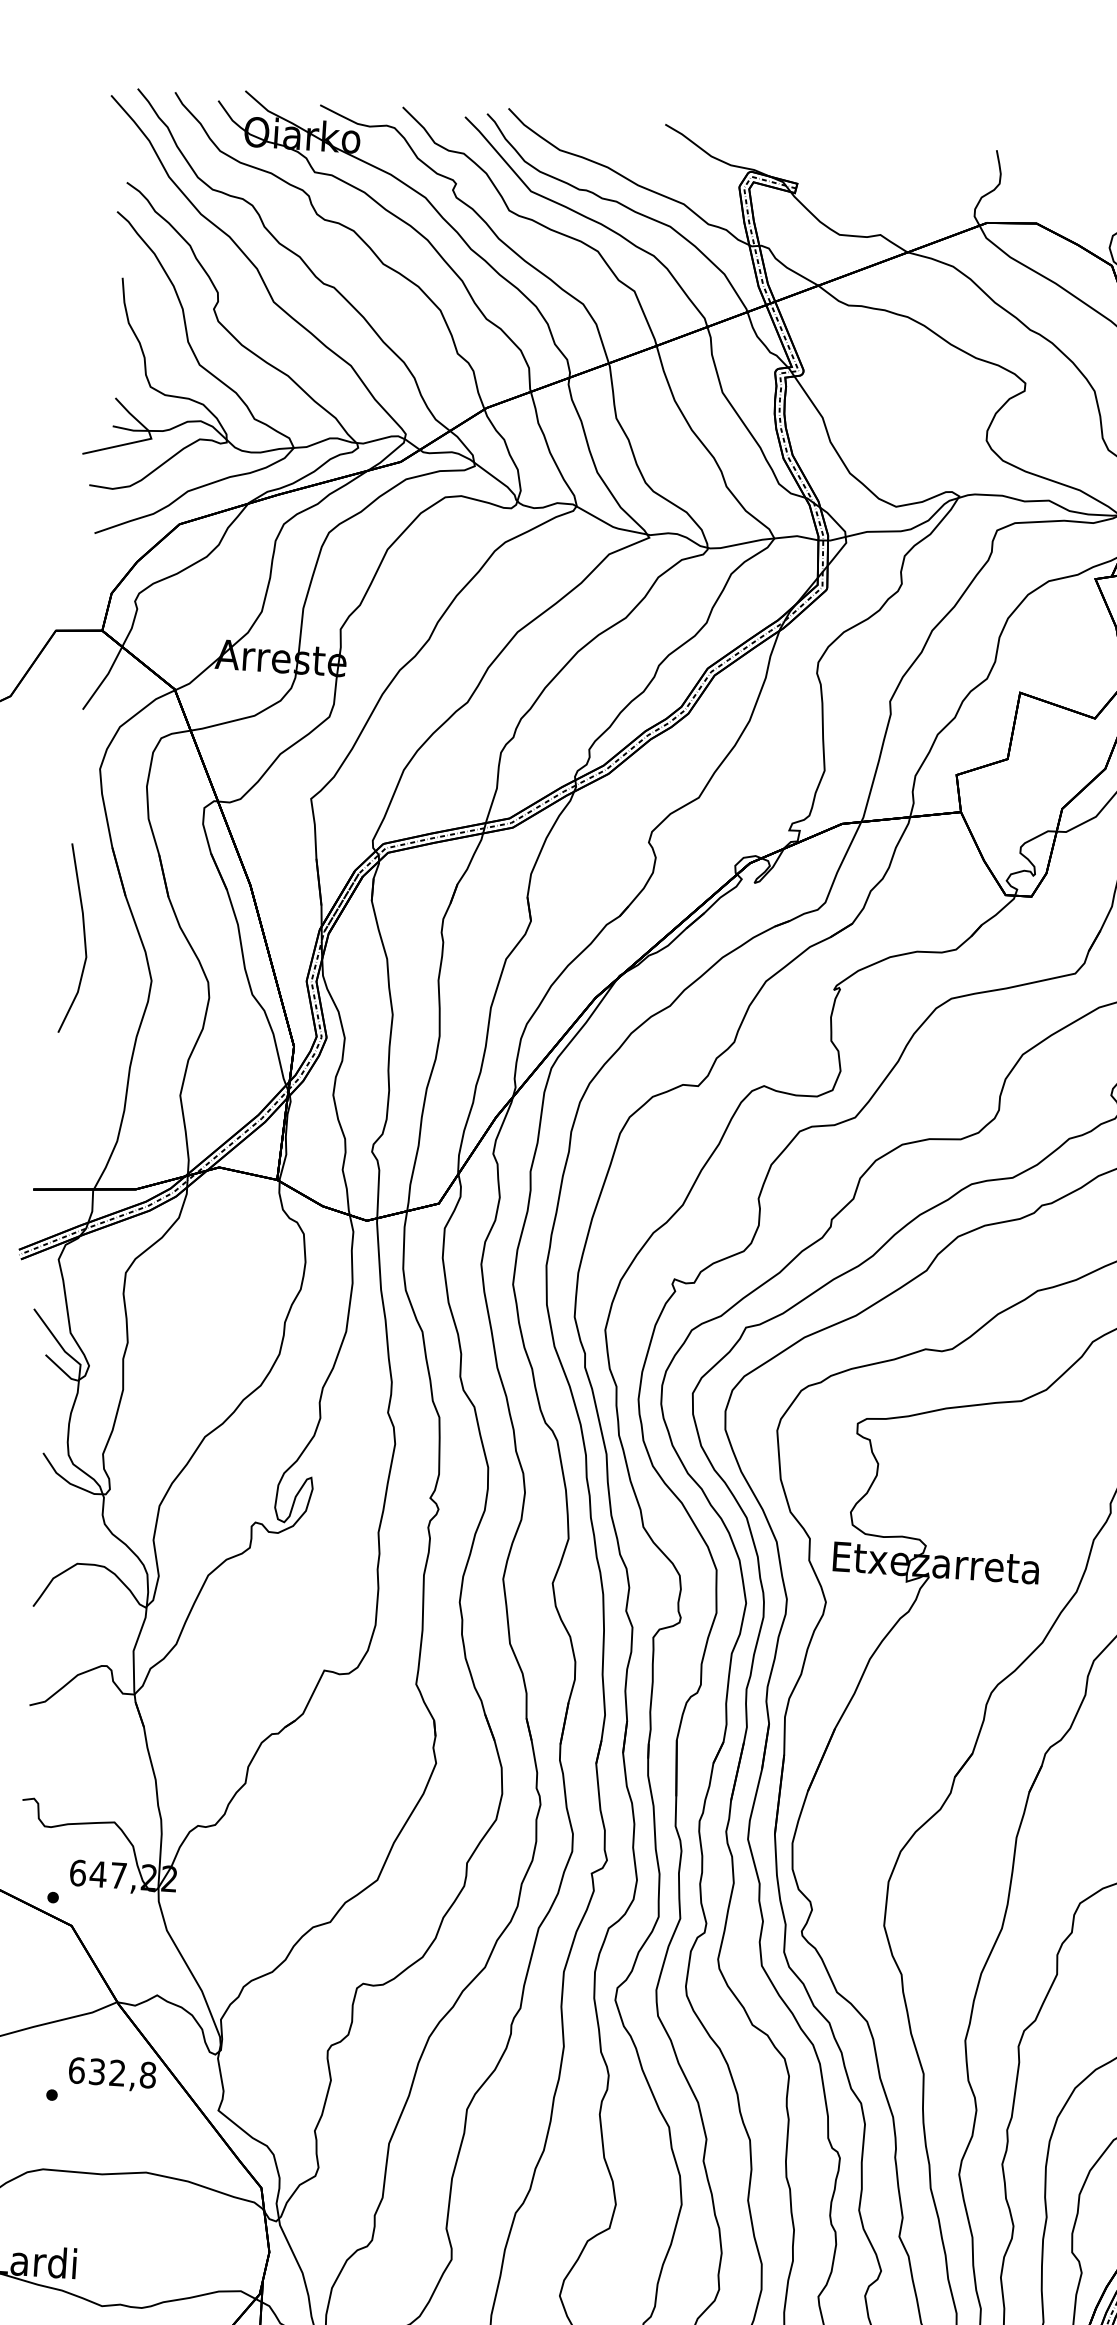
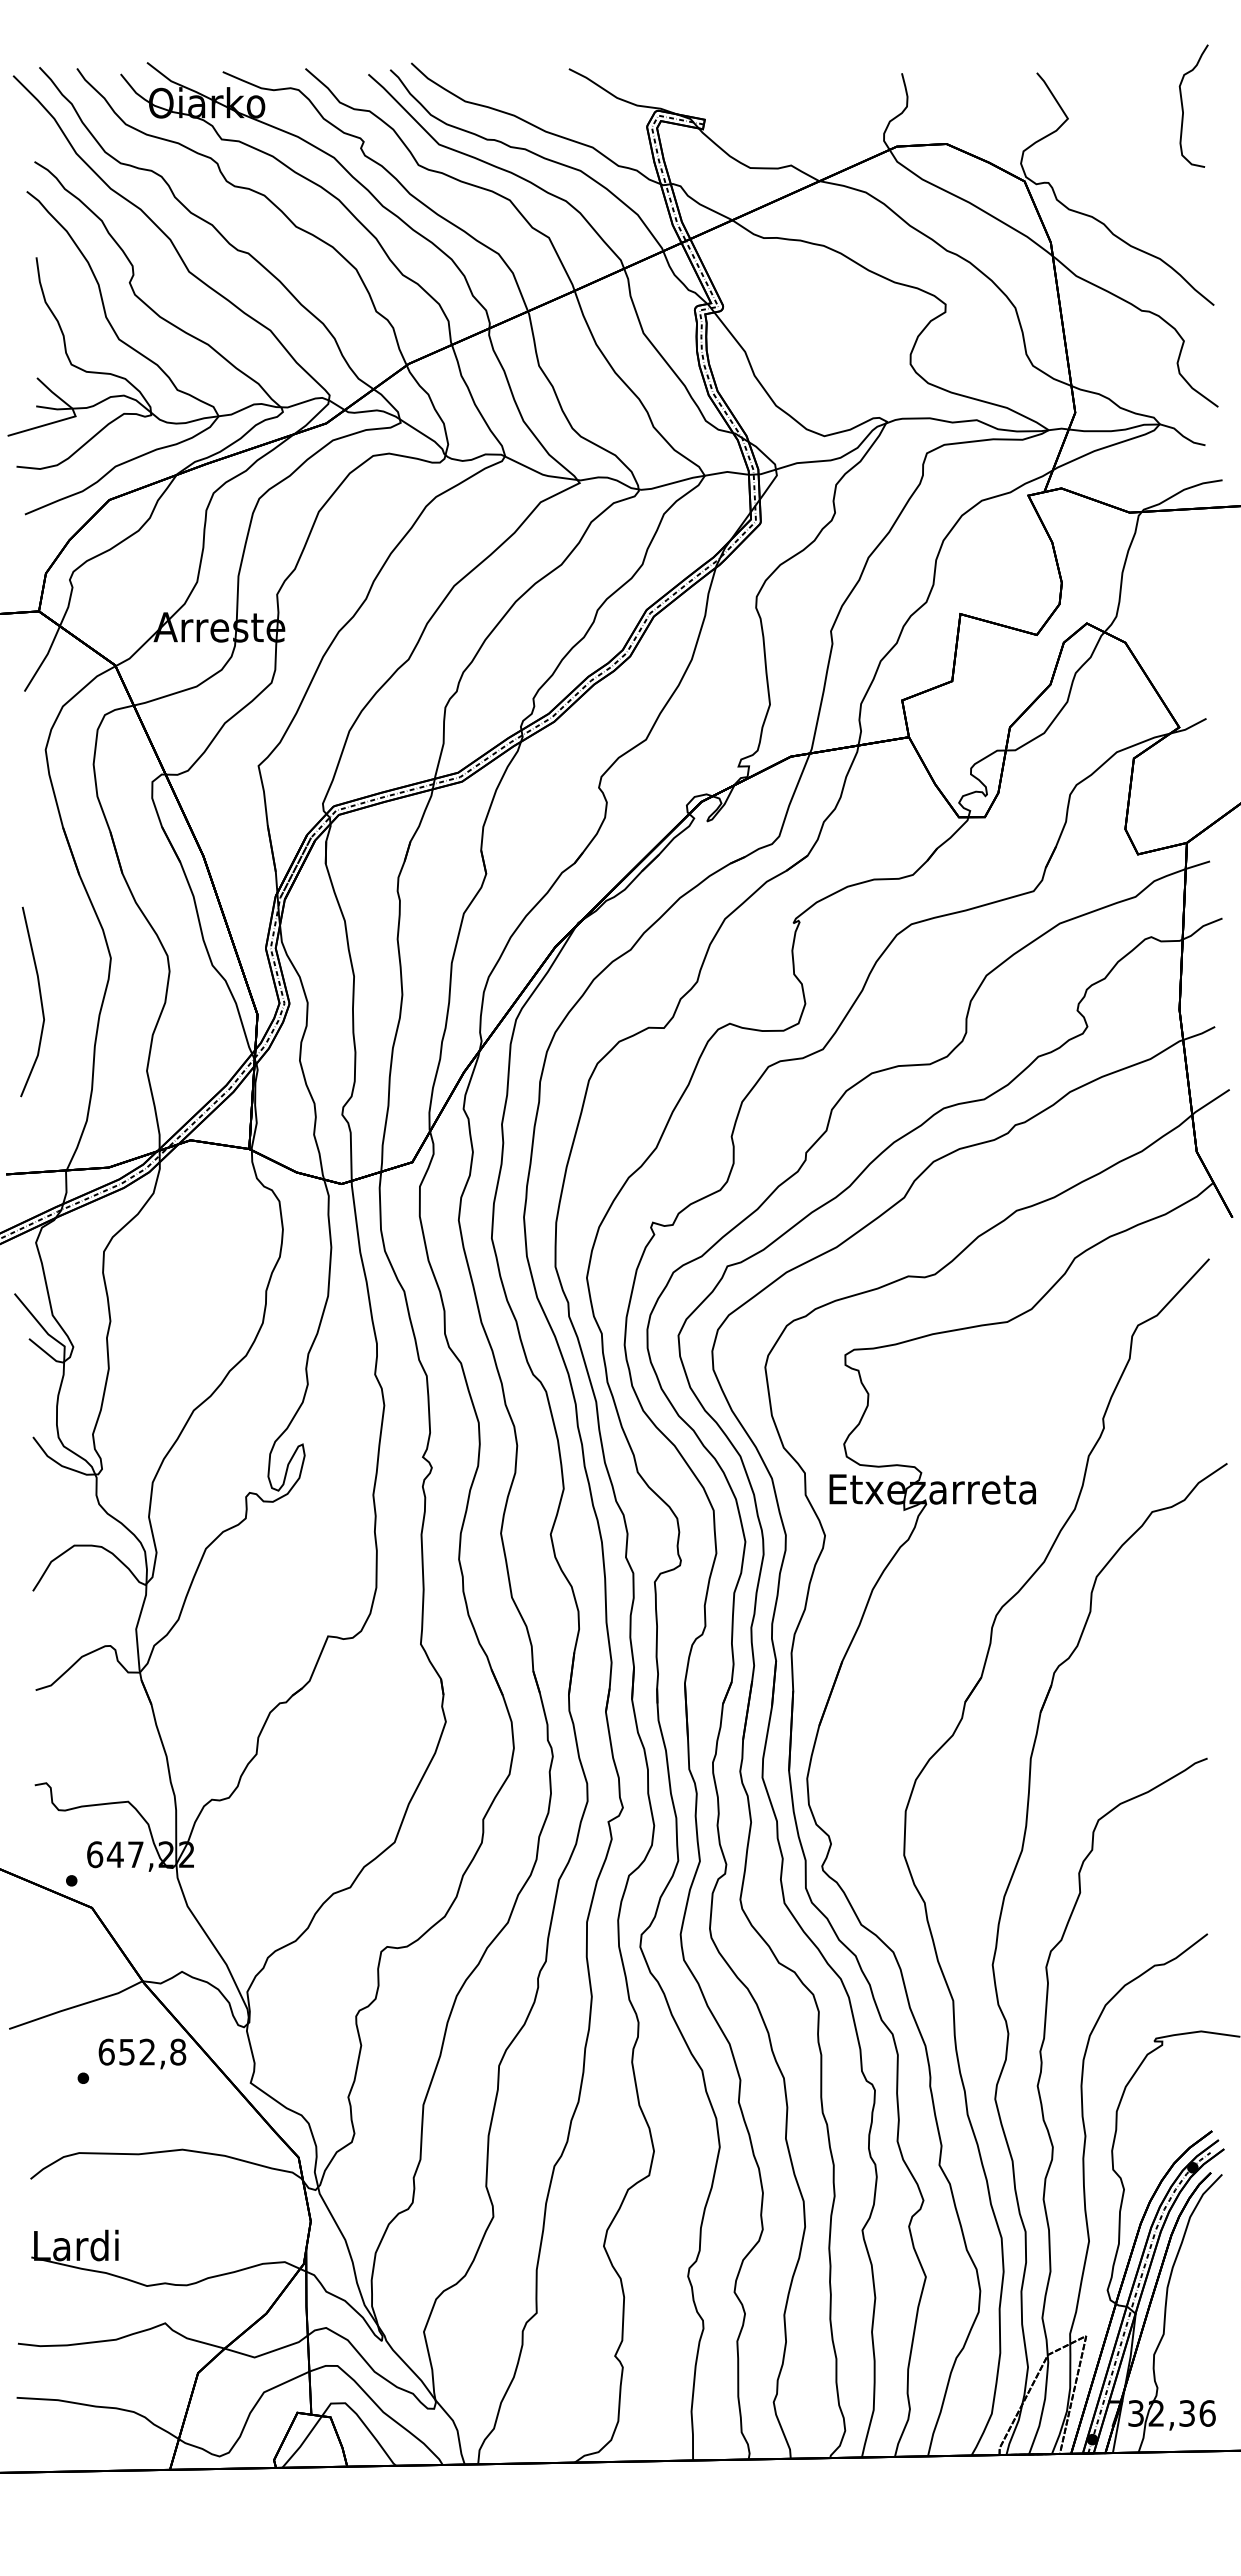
line: (83, 938) -> (40, 1001), moved
text: (97, 2071) -> (127, 2051), 632,8 -> 652,8

